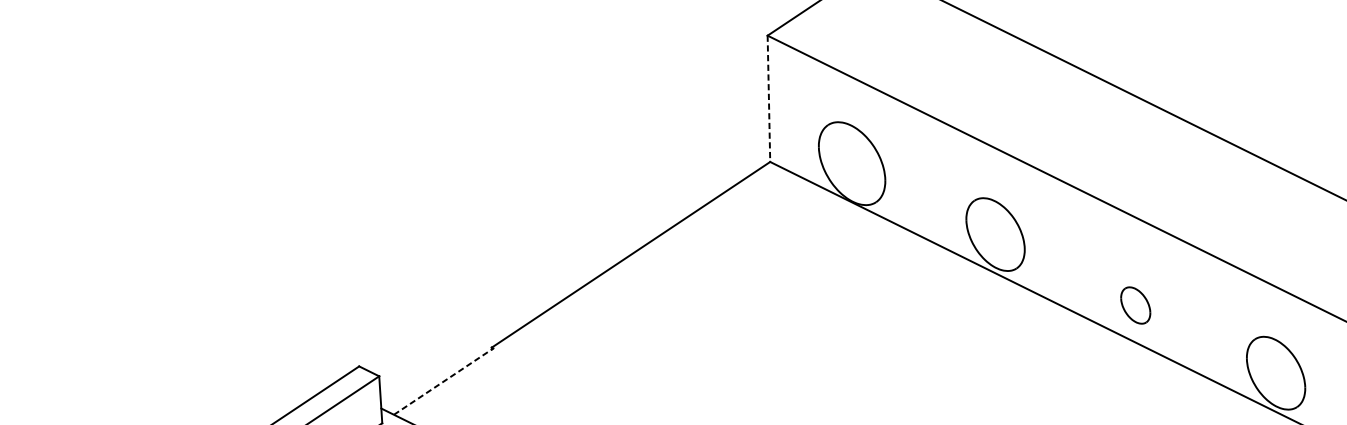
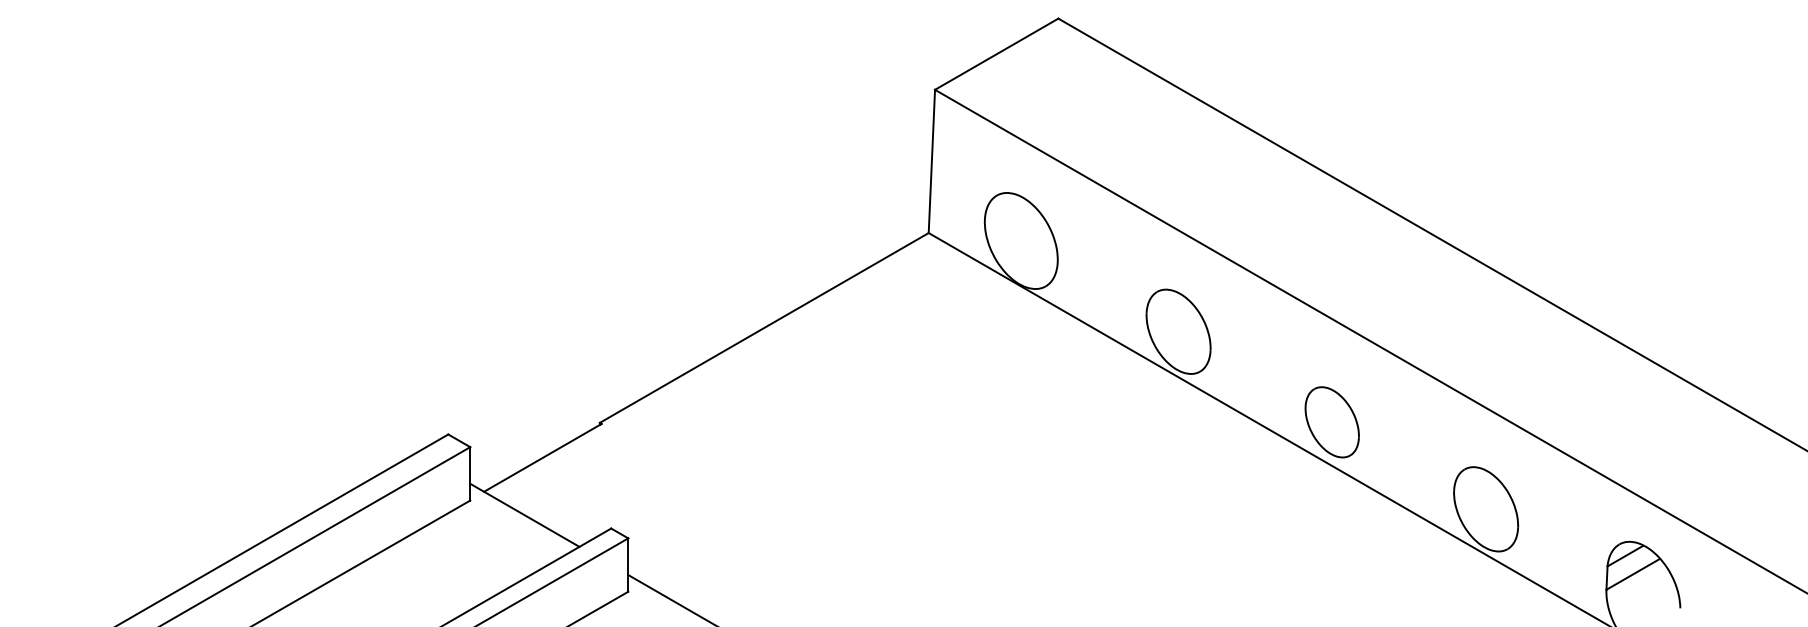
line: (768, 98) -> (931, 161), dashed -> solid
part: (1135, 305) -> (1331, 422), size x1.67
line: (443, 381) -> (542, 457), dashed -> solid

